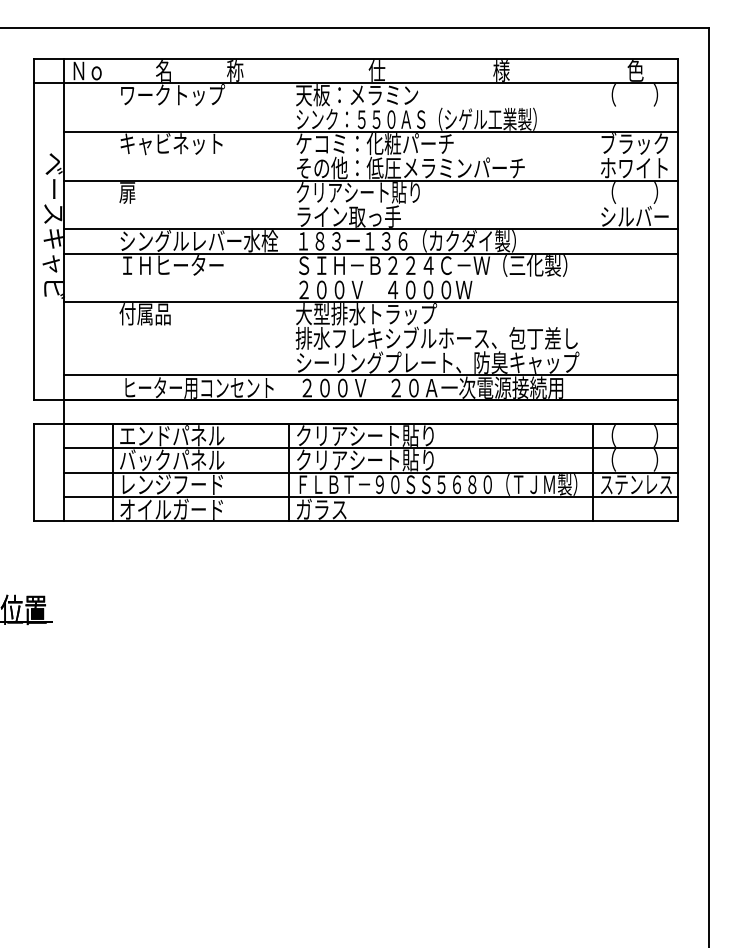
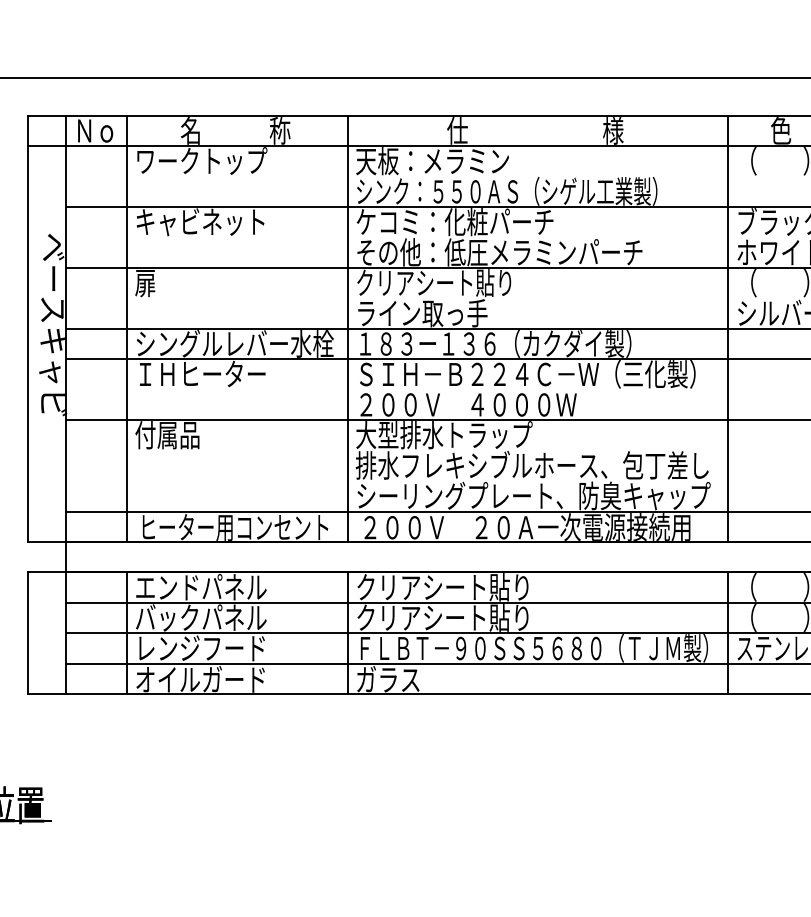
line: (112, 228) -> (126, 327), added
line: (289, 228) -> (348, 327), added
line: (593, 228) -> (728, 327), added

